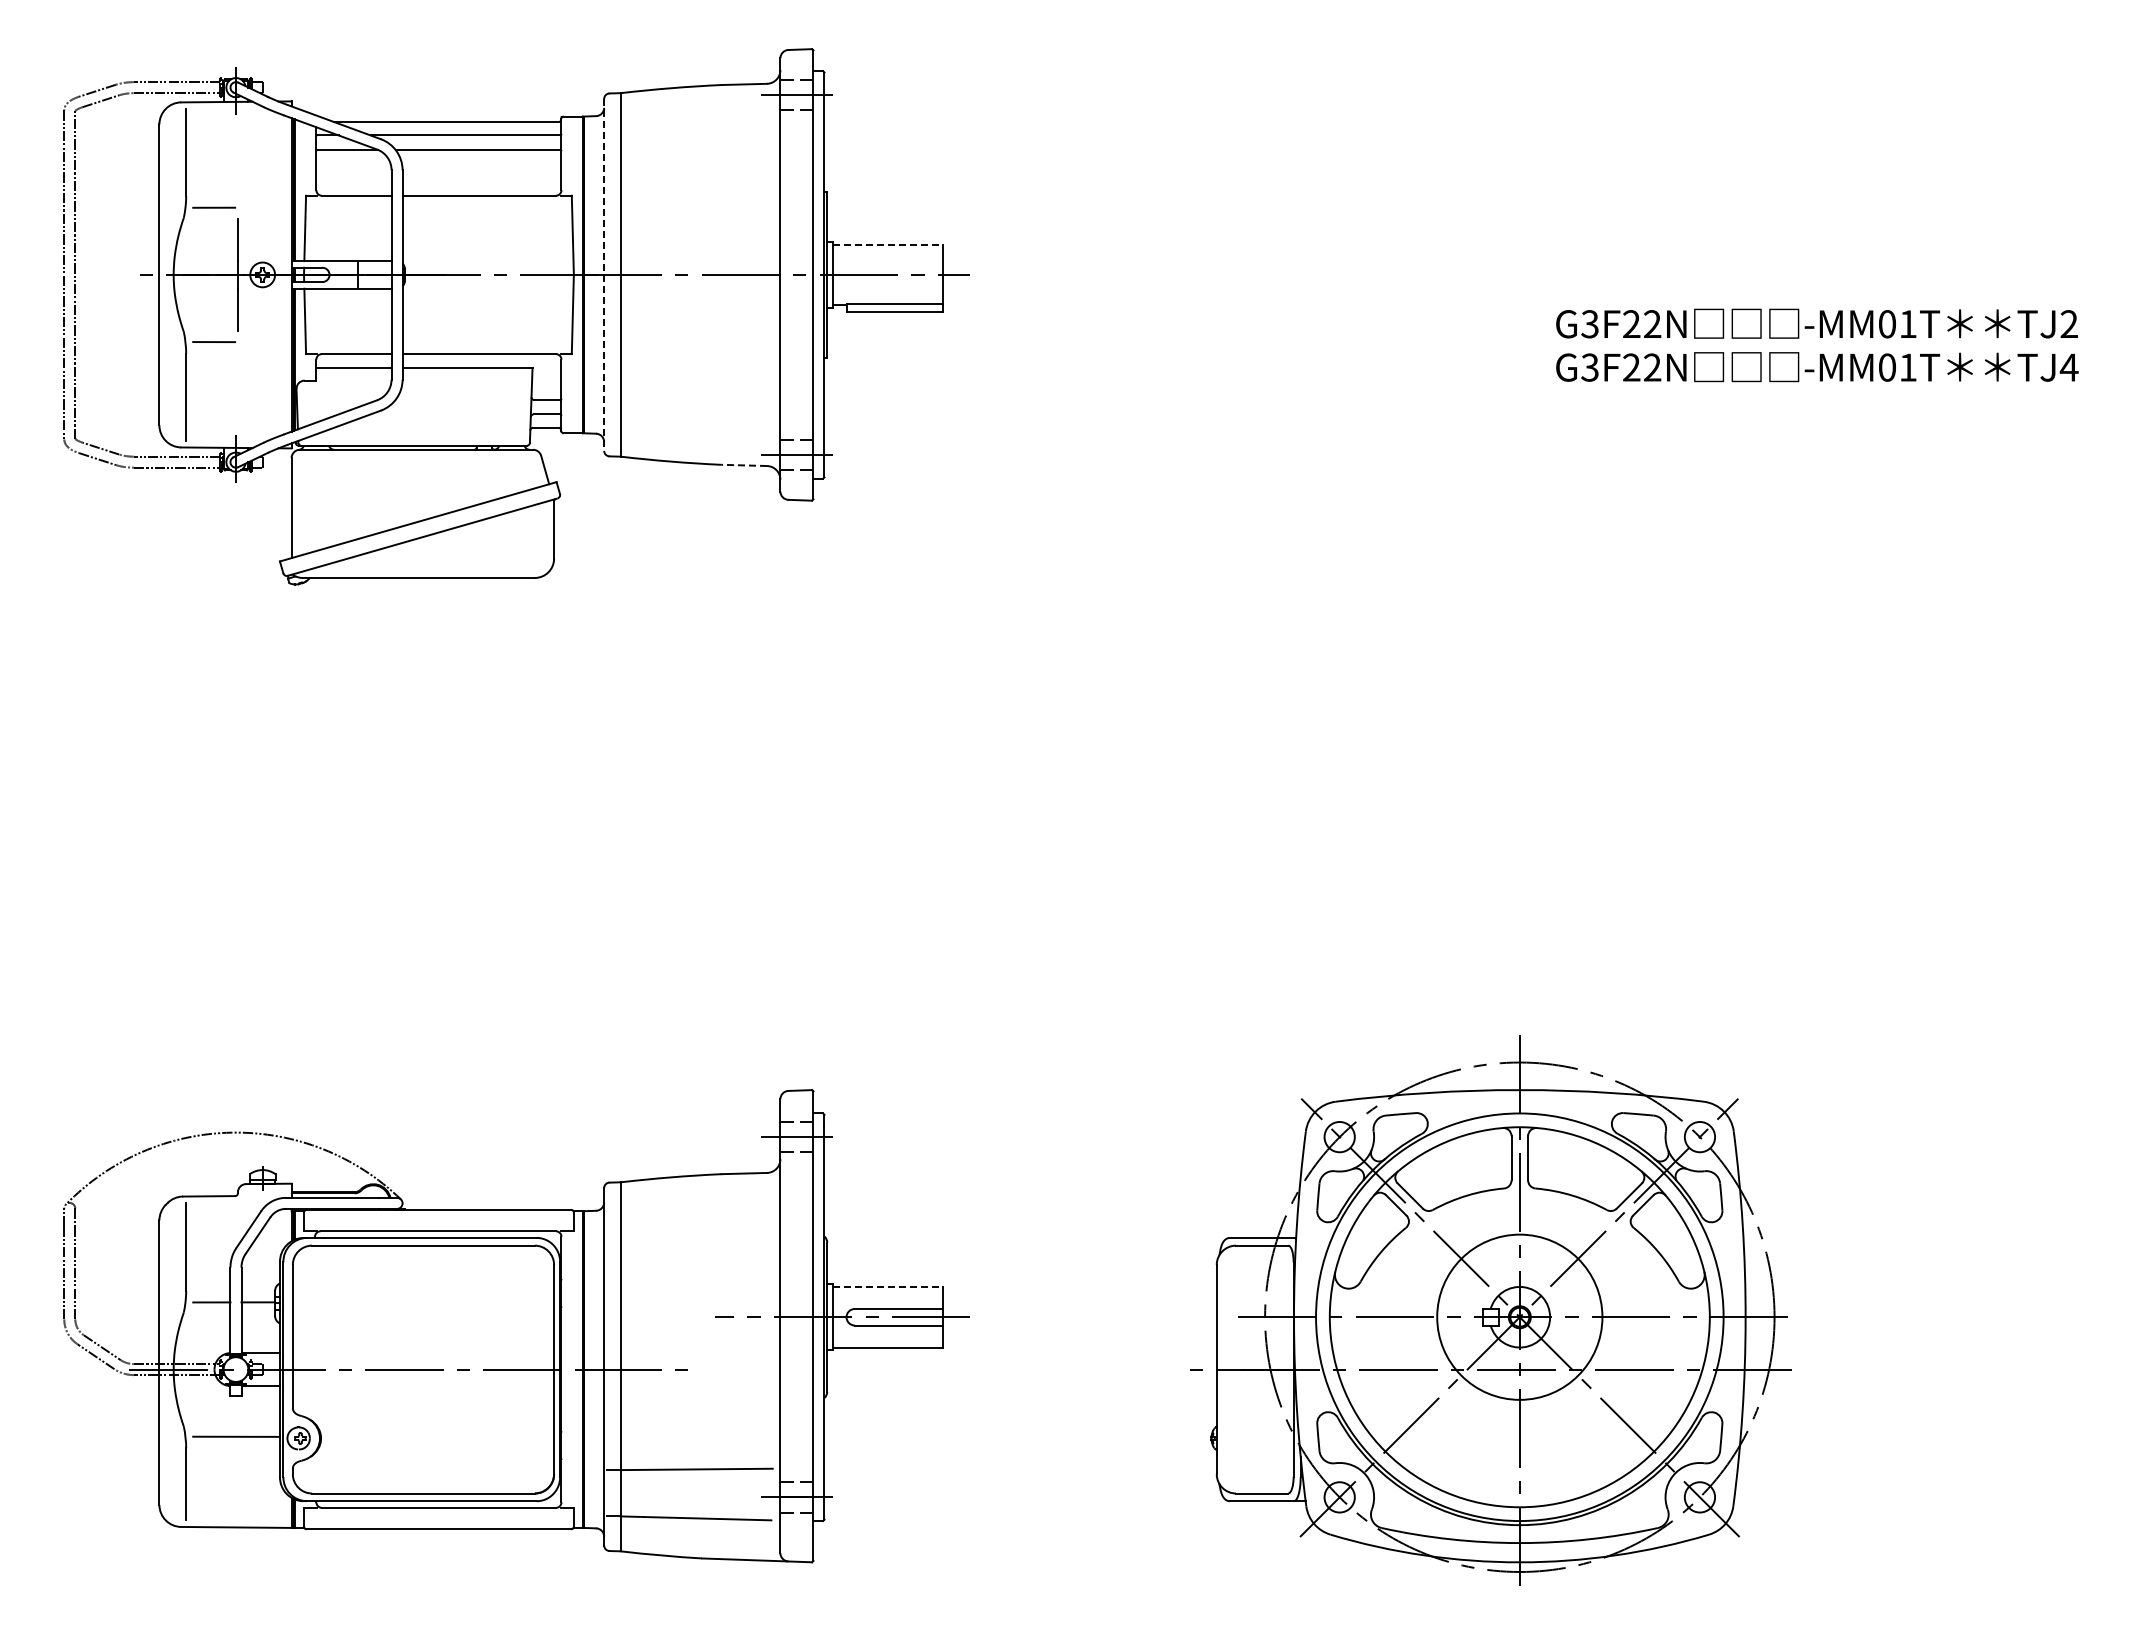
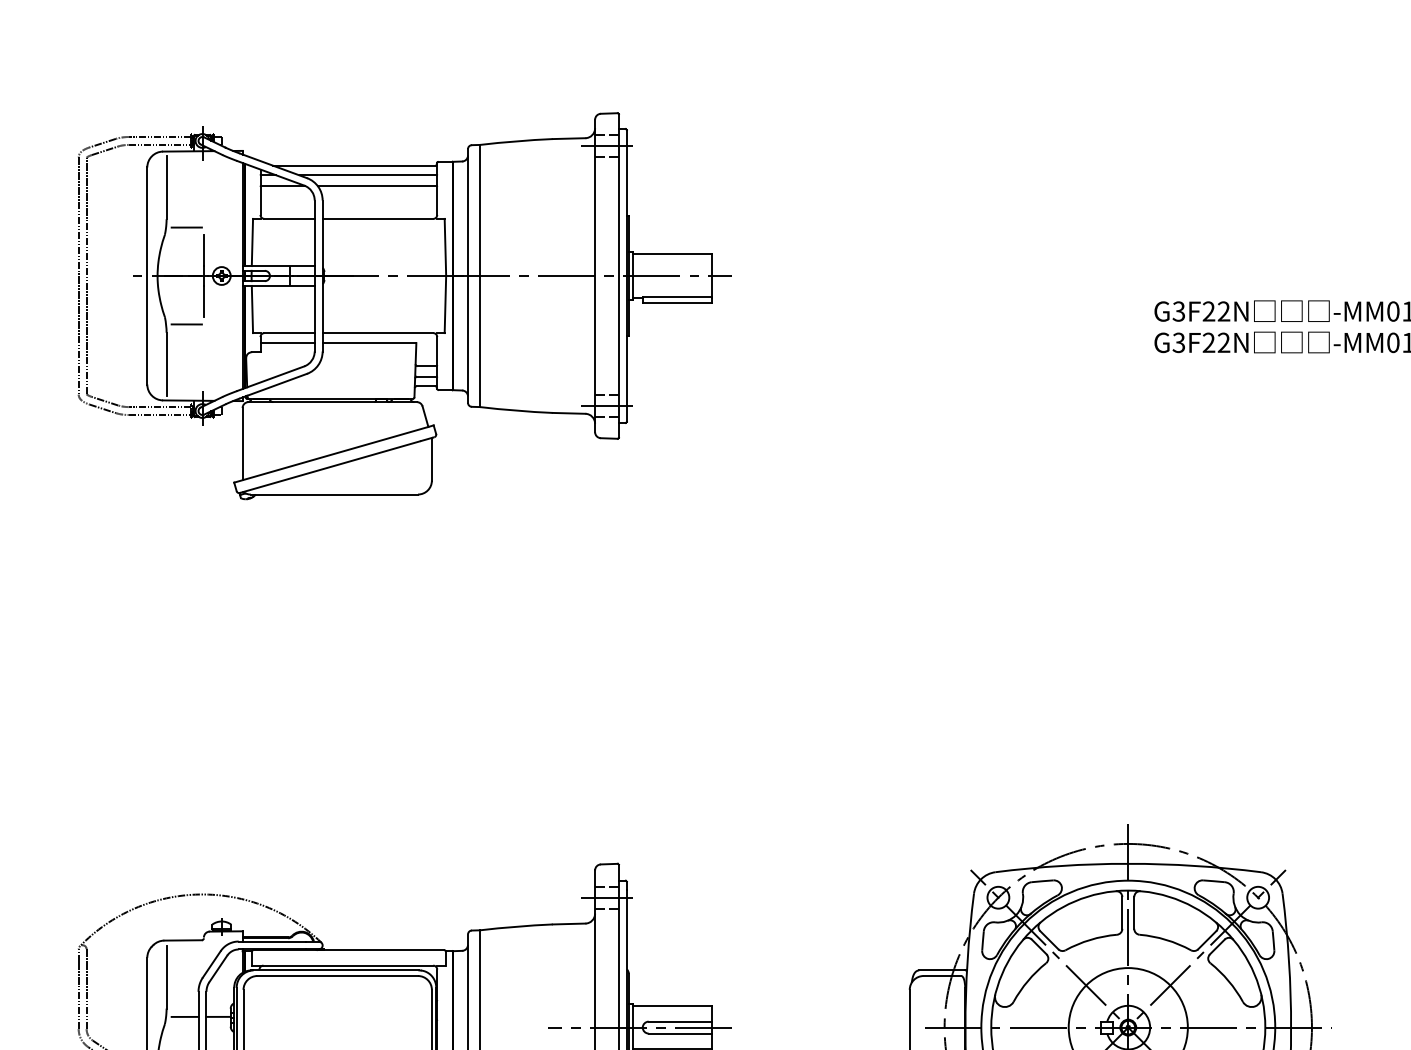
line: (888, 244) -> (673, 254), dashed -> solid
line: (604, 274) -> (468, 275), dashed -> solid
line: (744, 465) -> (569, 413), dashed -> solid
line: (888, 1286) -> (673, 1005), dashed -> solid

